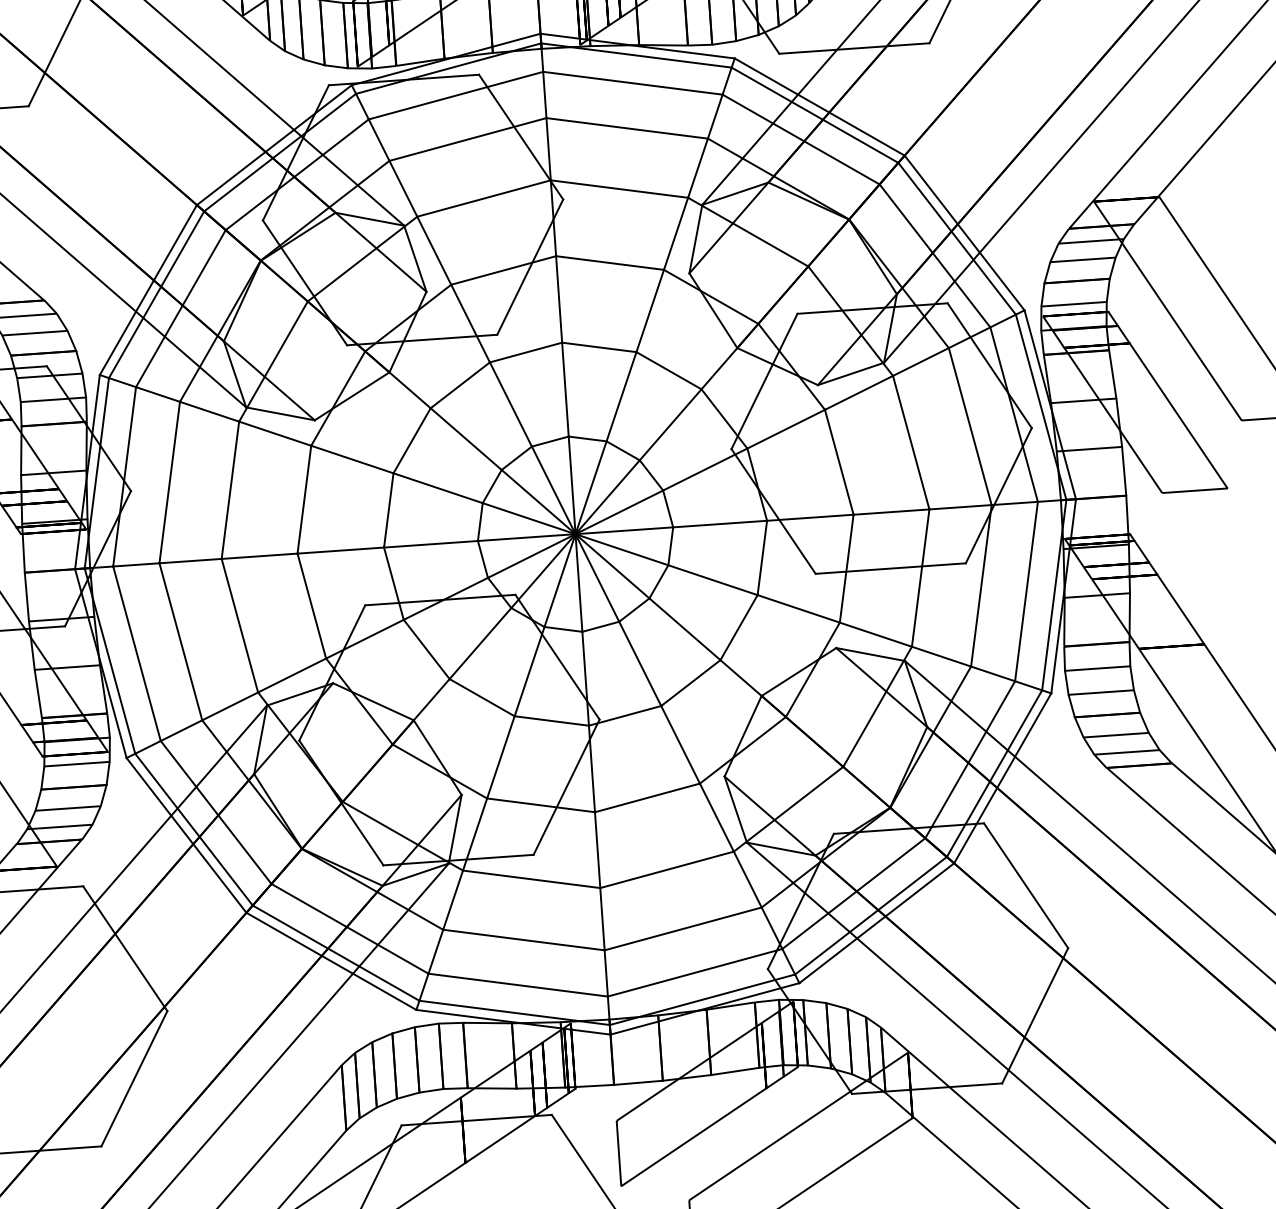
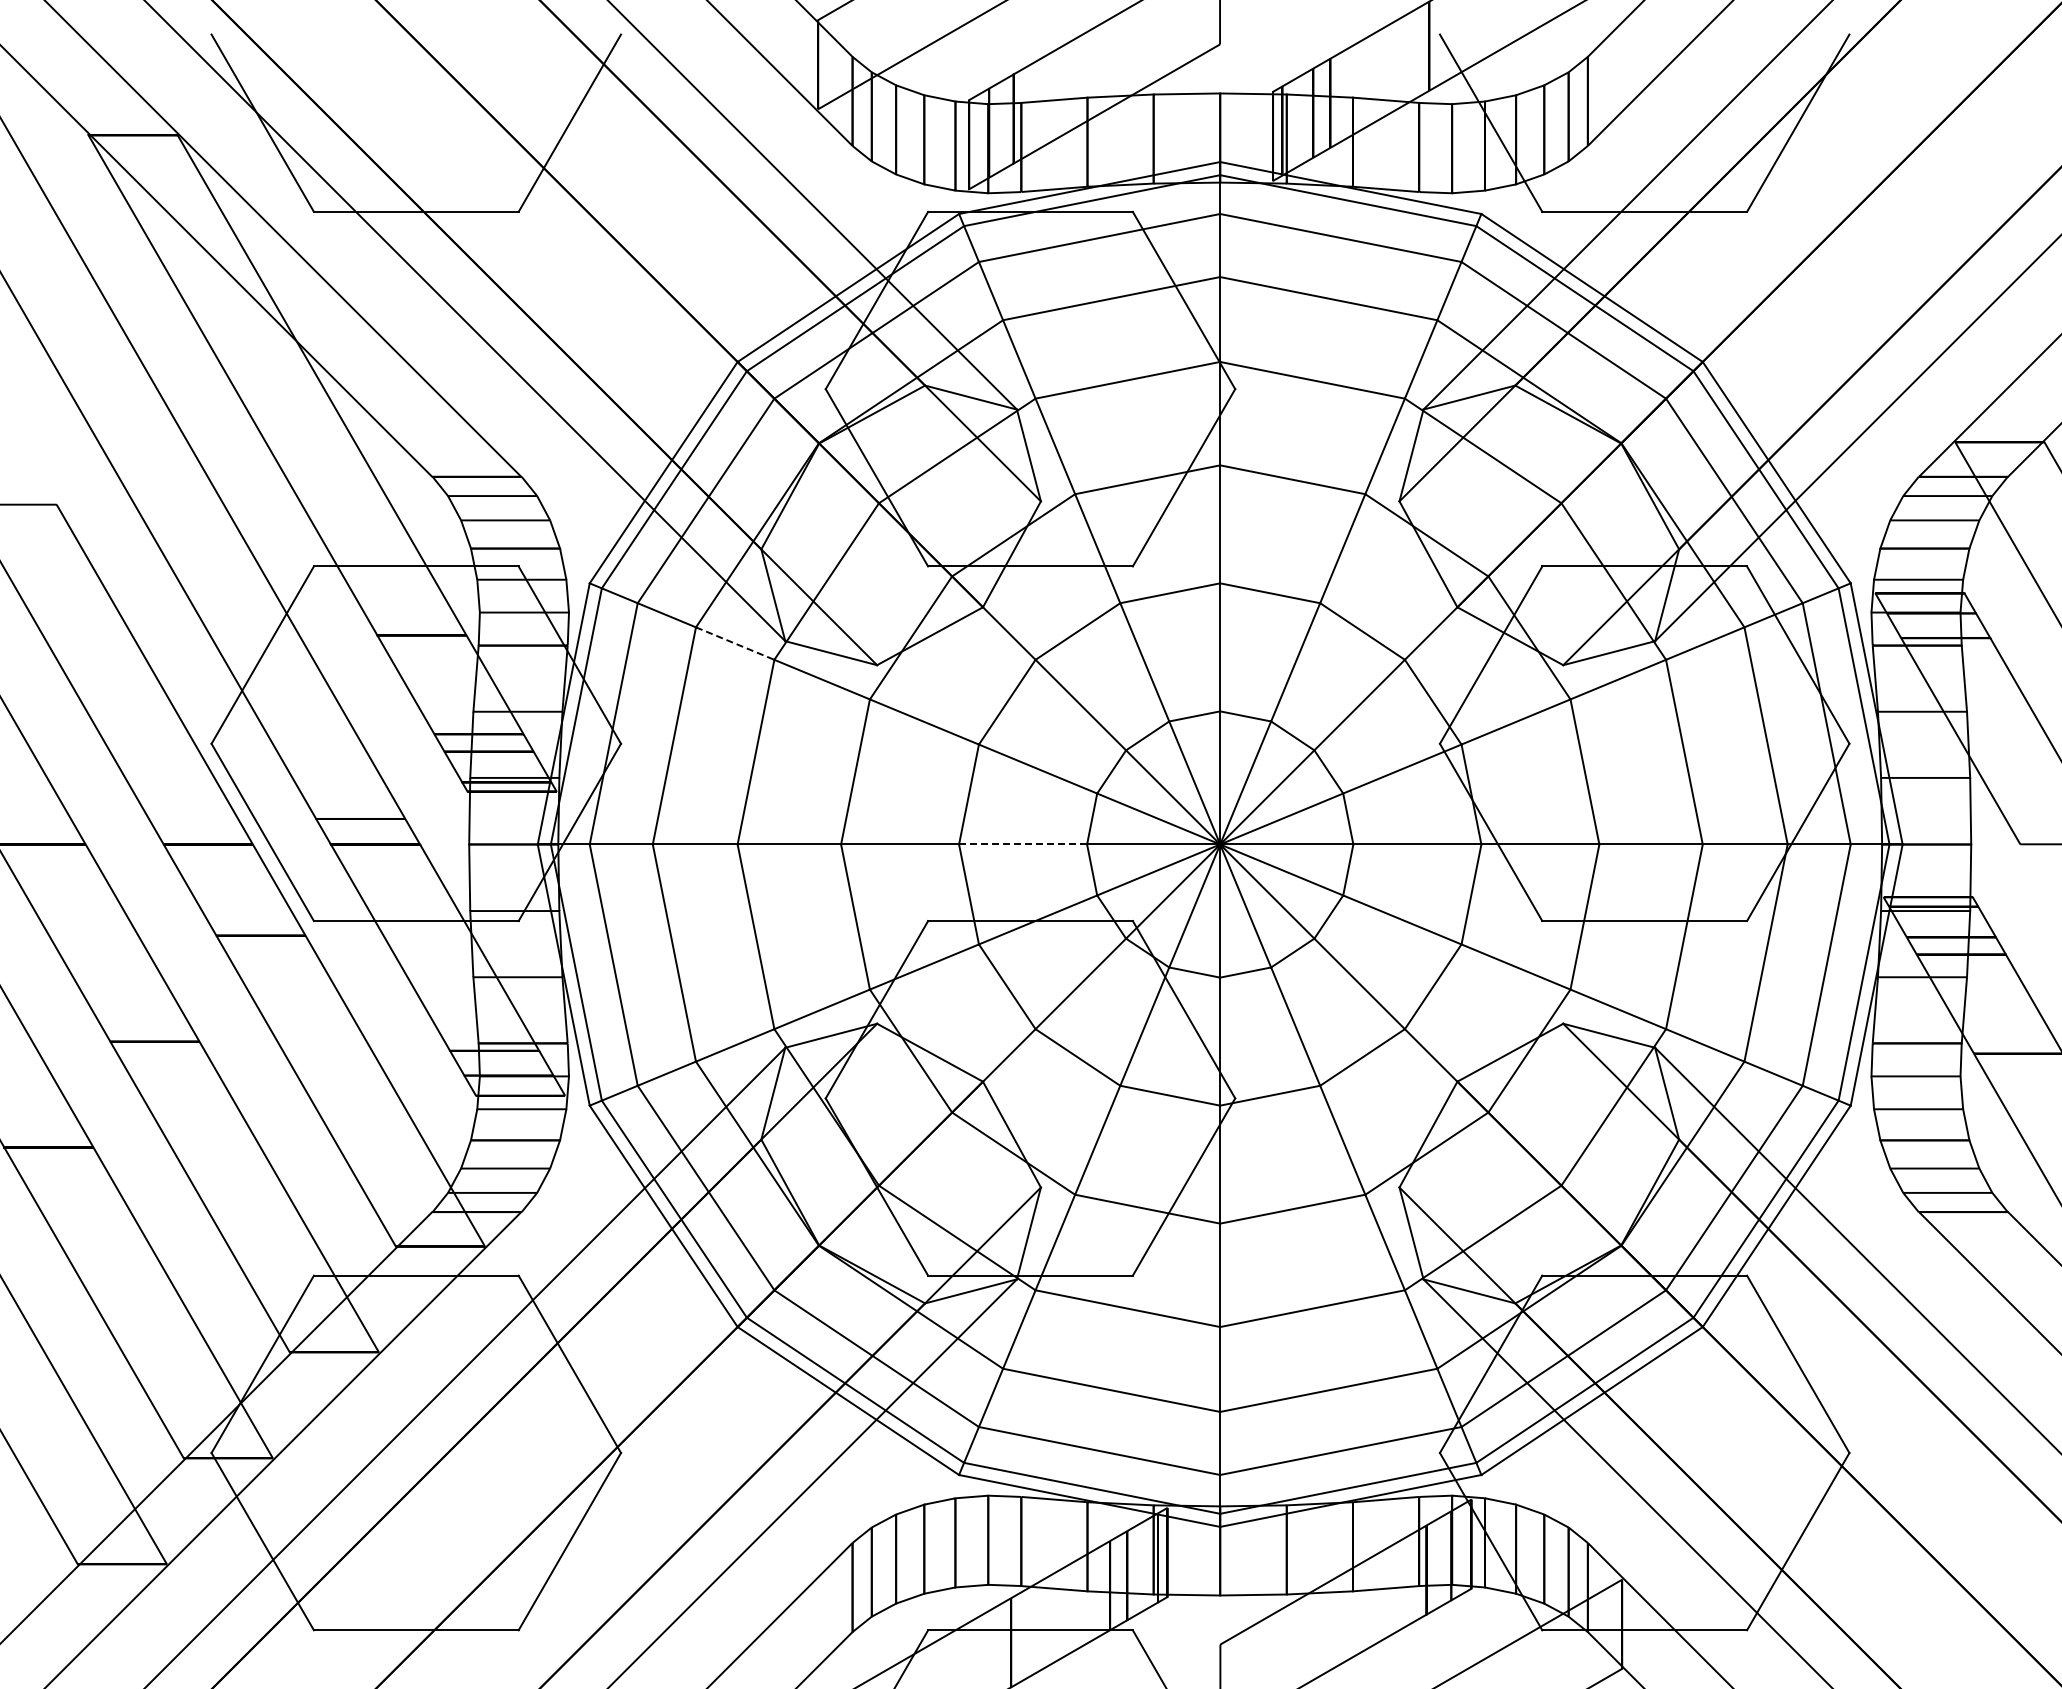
line: (209, 411) -> (735, 643), solid -> dashed
line: (431, 544) -> (1023, 844), solid -> dashed

